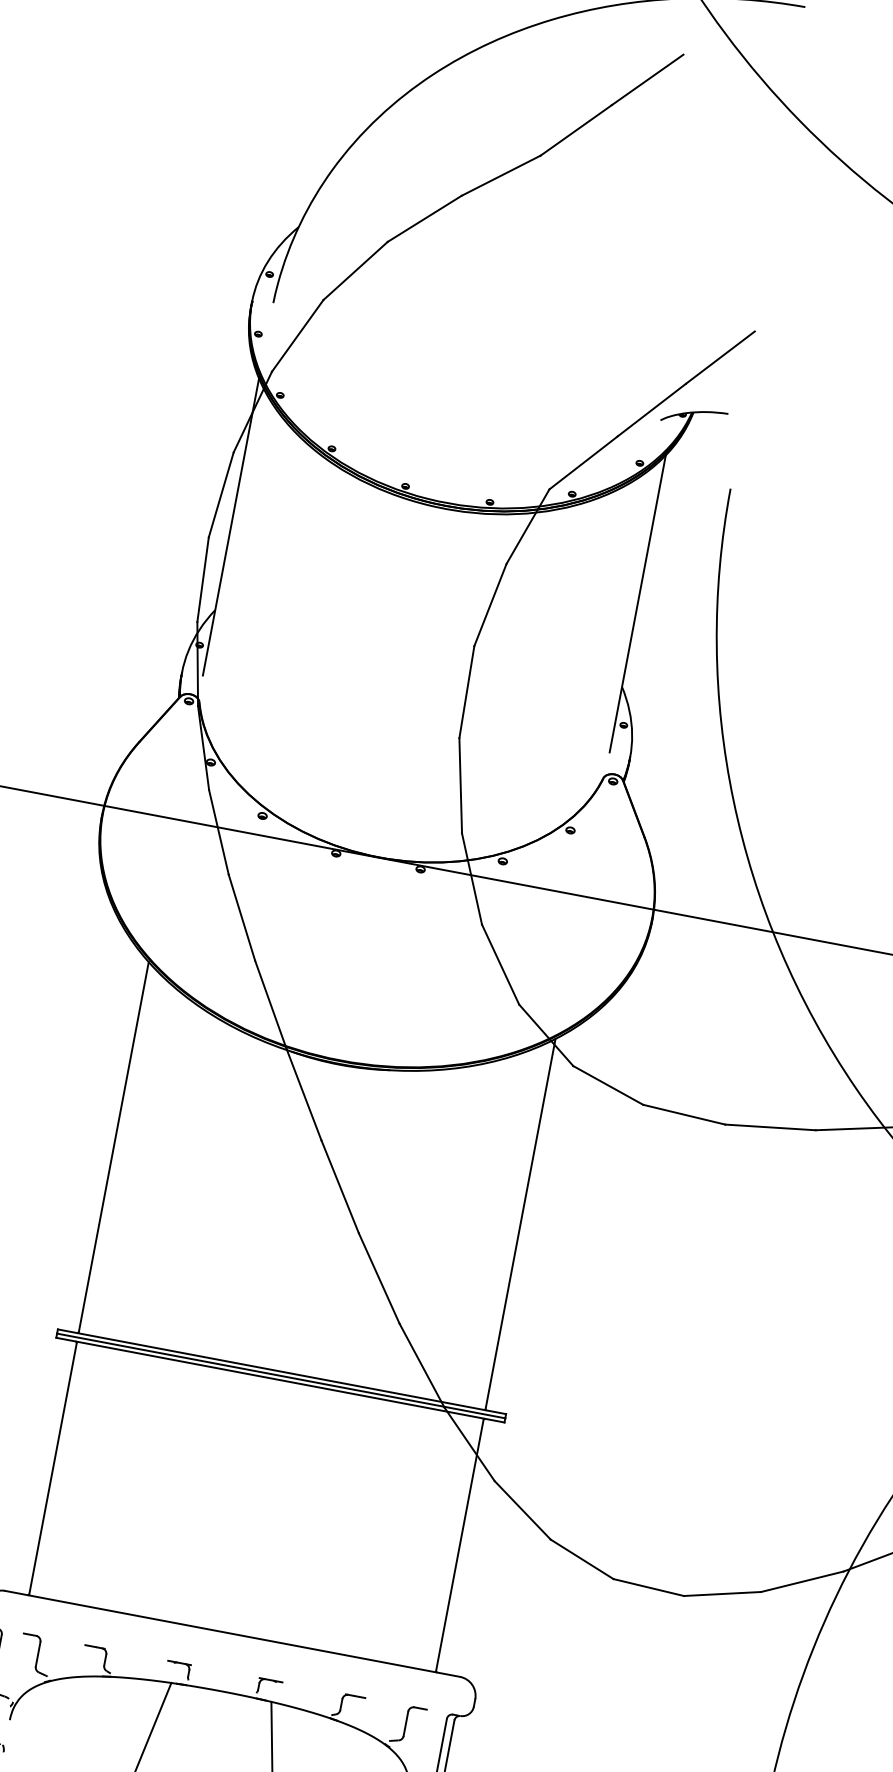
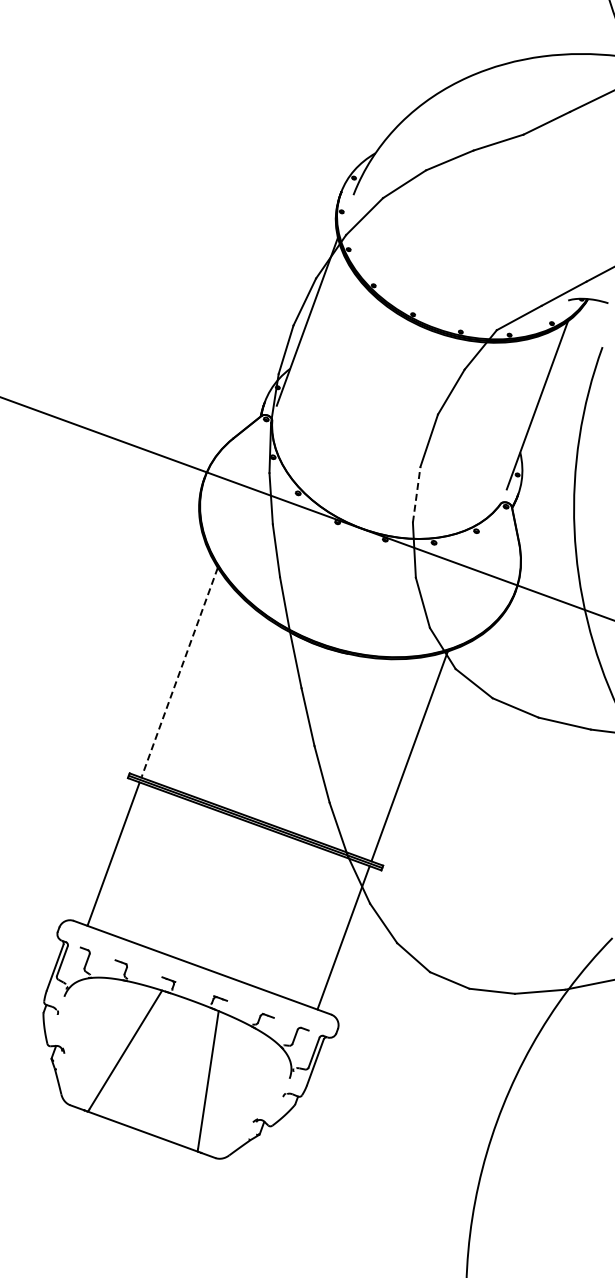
line: (460, 785) -> (416, 494), solid -> dashed
line: (113, 1147) -> (179, 672), solid -> dashed

